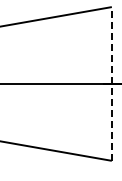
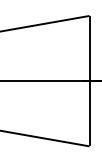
line: (111, 83) -> (89, 80), dashed -> solid

